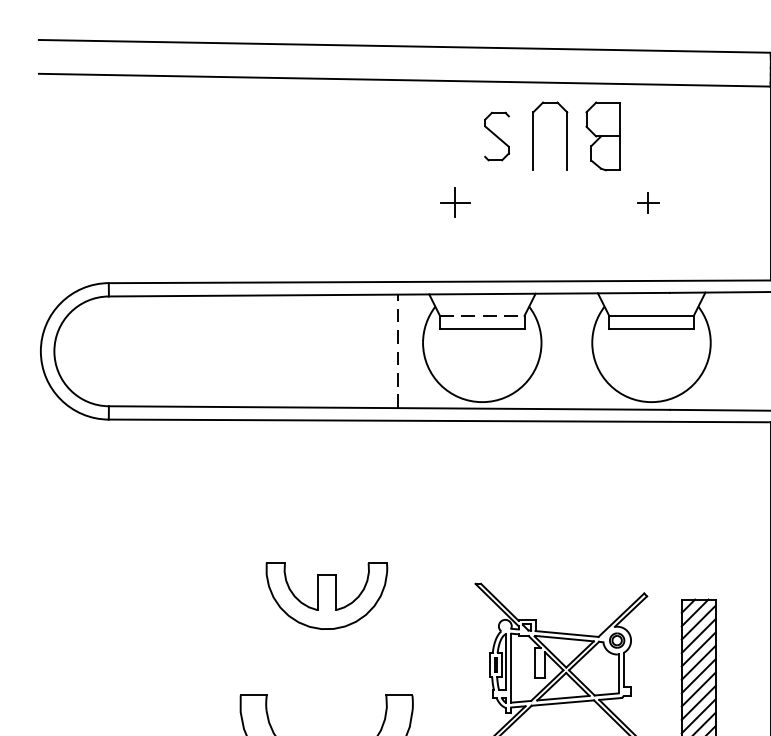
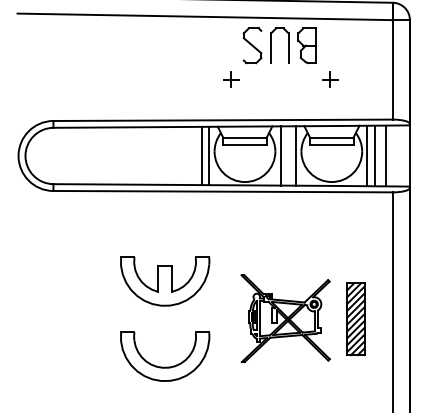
part: (496, 135) -> (252, 45), size x1.43
part: (648, 202) -> (330, 79), size x1.43
line: (481, 315) -> (244, 137), dashed -> solid
line: (397, 350) -> (201, 155), dashed -> solid
line: (413, 350) -> (209, 155), added
line: (551, 350) -> (280, 155), added
line: (582, 350) -> (296, 155), added
line: (721, 350) -> (367, 155), added
line: (736, 350) -> (375, 155), added
line: (756, 350) -> (385, 155), added
part: (327, 596) -> (165, 281), size x1.43

